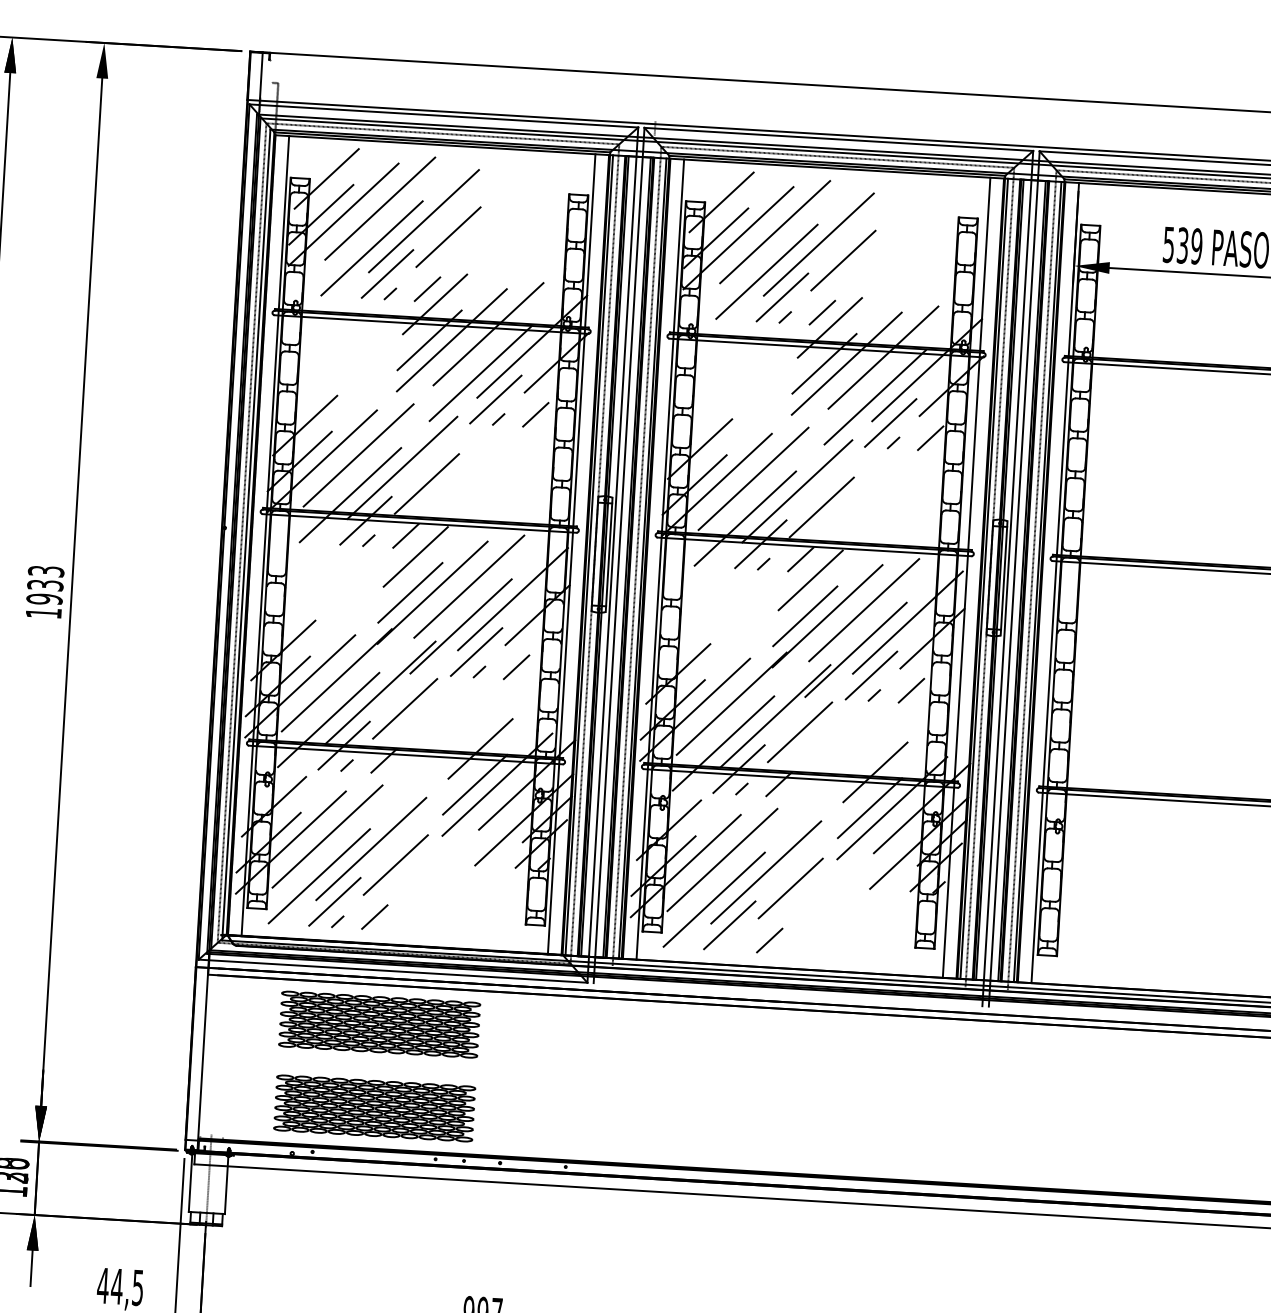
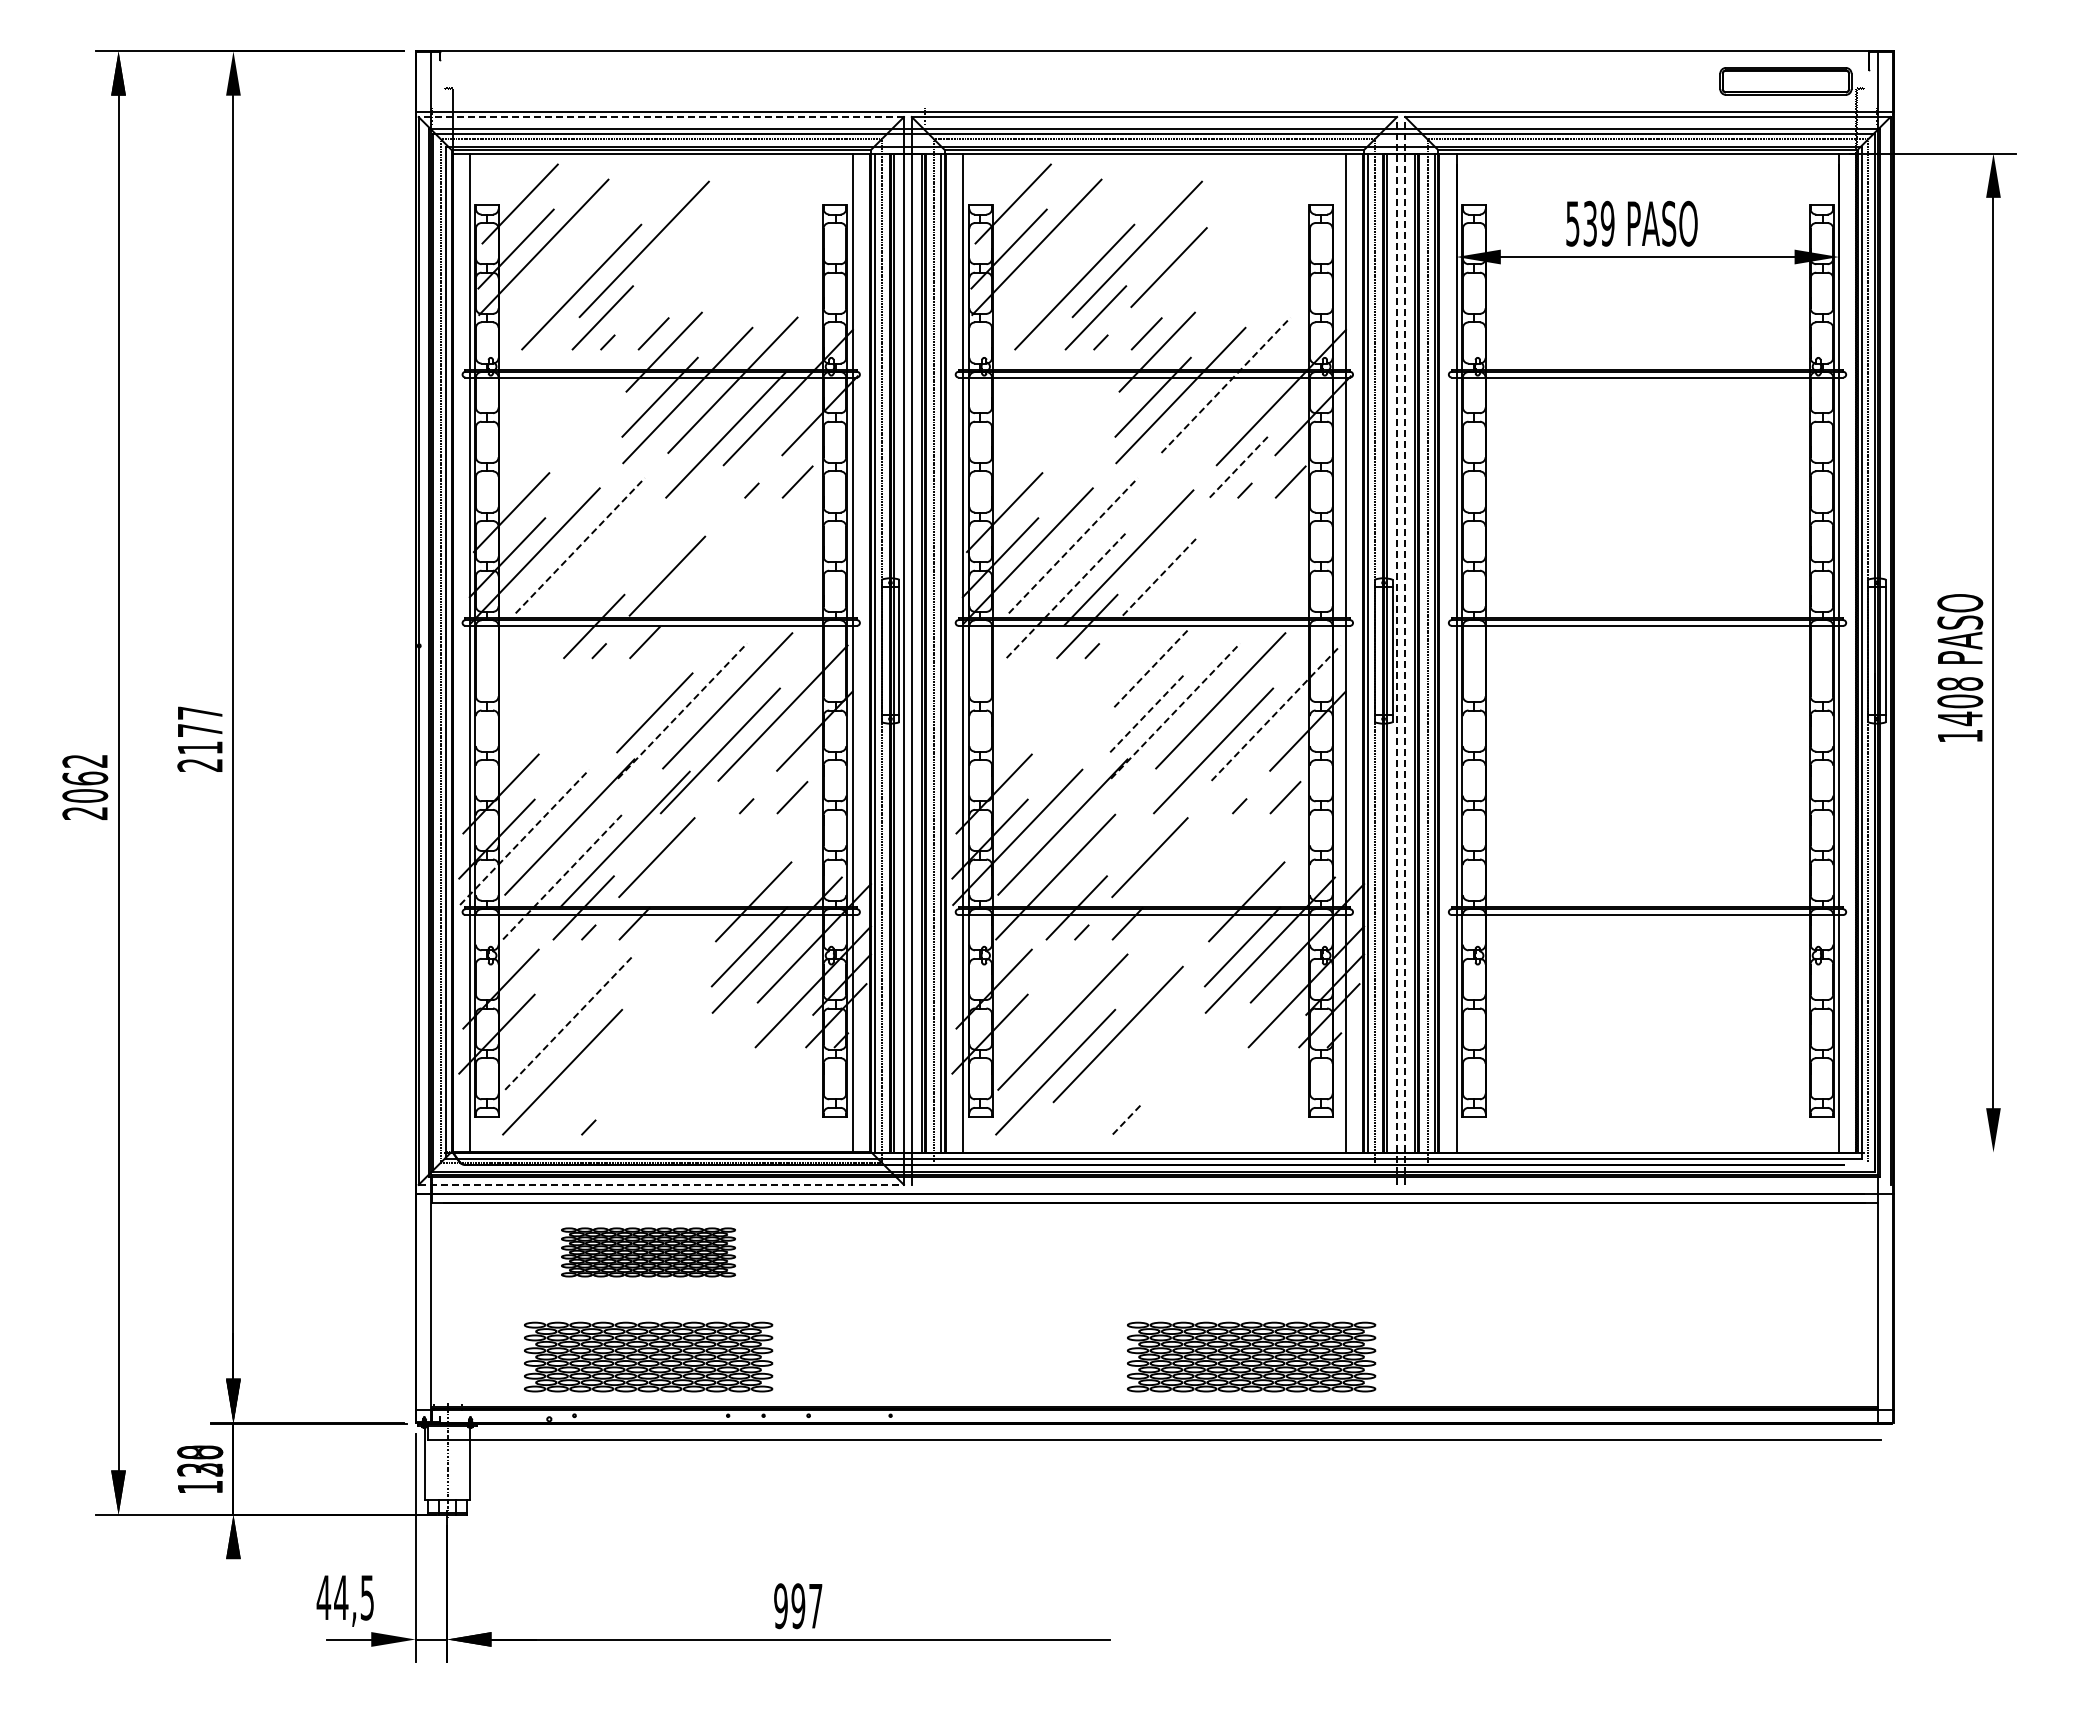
line: (444, 116) -> (661, 117), solid -> dashed
line: (379, 208) -> (588, 236), removed
line: (774, 231) -> (1081, 236), removed
line: (448, 237) -> (675, 267), removed
line: (883, 357) -> (1226, 385), solid -> dashed
line: (875, 396) -> (1218, 434), removed
line: (495, 399) -> (746, 465), removed
line: (890, 423) -> (1239, 466), solid -> dashed
line: (358, 455) -> (580, 545), solid -> dashed
line: (402, 467) -> (635, 557), removed
line: (753, 478) -> (1073, 545), solid -> dashed
line: (350, 494) -> (572, 595), removed
line: (821, 507) -> (1160, 576), solid -> dashed
line: (745, 518) -> (1066, 595), solid -> dashed
line: (415, 556) -> (658, 667), removed
line: (801, 559) -> (1138, 642), removed
line: (1008, 578) -> (1397, 650), solid -> dashed
line: (1014, 578) -> (1405, 650), solid -> dashed
line: (811, 580) -> (1152, 667), solid -> dashed
text: (45, 591) -> (200, 738), 1933 -> 2177
line: (432, 593) -> (682, 711), solid -> dashed
line: (804, 615) -> (1147, 712), solid -> dashed
line: (827, 616) -> (1175, 711), solid -> dashed
line: (908, 622) -> (1276, 713), solid -> dashed
line: (476, 651) -> (741, 781), removed
line: (871, 675) -> (1234, 781), removed
line: (300, 686) -> (524, 837), solid -> dashed
line: (774, 716) -> (1117, 839), removed
line: (328, 719) -> (562, 876), solid -> dashed
line: (327, 836) -> (569, 1022), solid -> dashed
line: (290, 842) -> (524, 1032), removed
line: (370, 848) -> (624, 1034), removed
line: (395, 864) -> (656, 1052), removed
line: (685, 866) -> (1017, 1032), removed
line: (790, 888) -> (1149, 1052), removed
line: (334, 901) -> (583, 1102), removed
line: (374, 916) -> (634, 1118), removed
line: (729, 924) -> (1076, 1102), removed
line: (769, 940) -> (1127, 1118), solid -> dashed
line: (393, 970) -> (661, 1184), solid -> dashed
part: (379, 1024) -> (648, 1252), size x0.7
part: (857, 1136) -> (1251, 1356), added
line: (31, 1268) -> (233, 1581), removed

